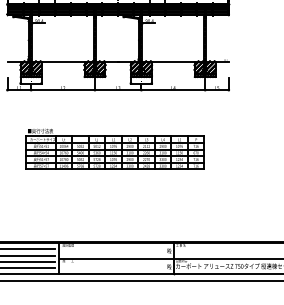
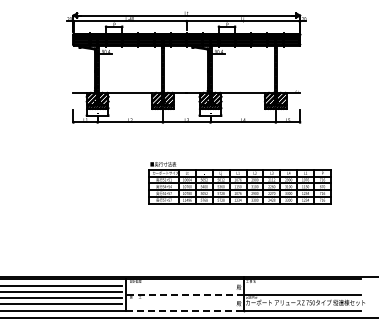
part: (114, 149) -> (239, 183), moved
line: (116, 259) -> (185, 295), solid -> dashed
line: (115, 273) -> (184, 310), solid -> dashed

